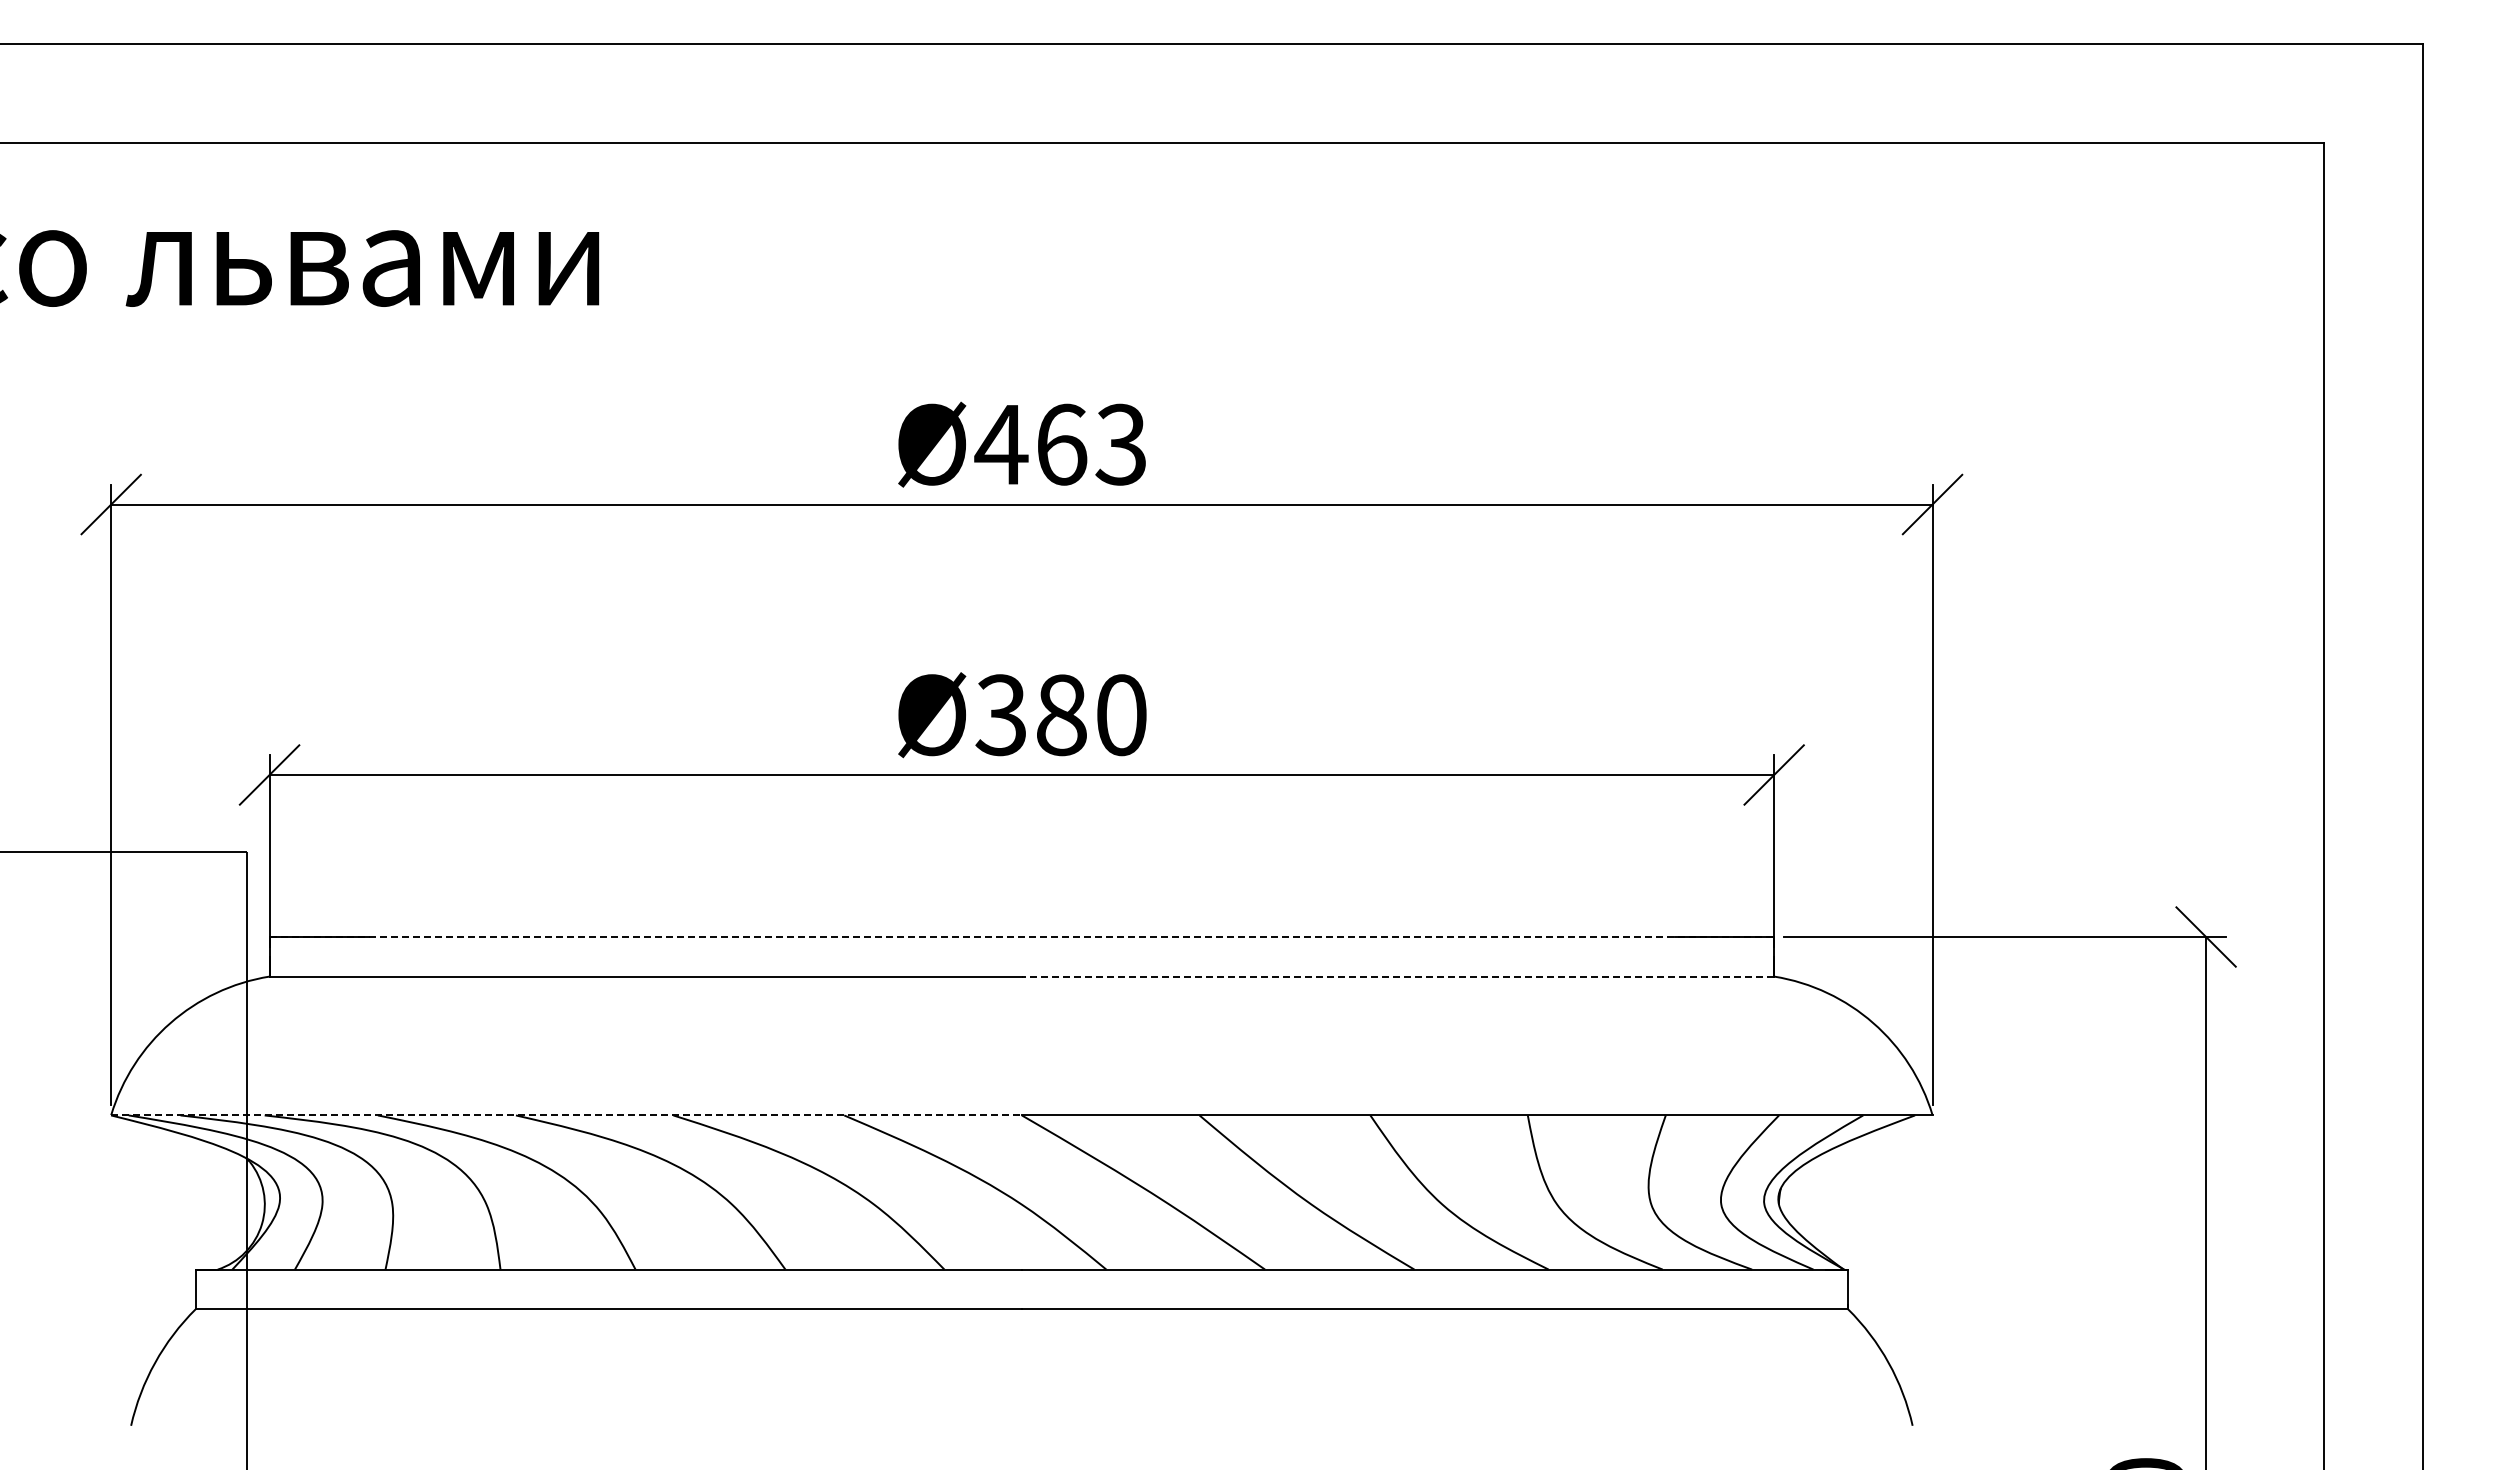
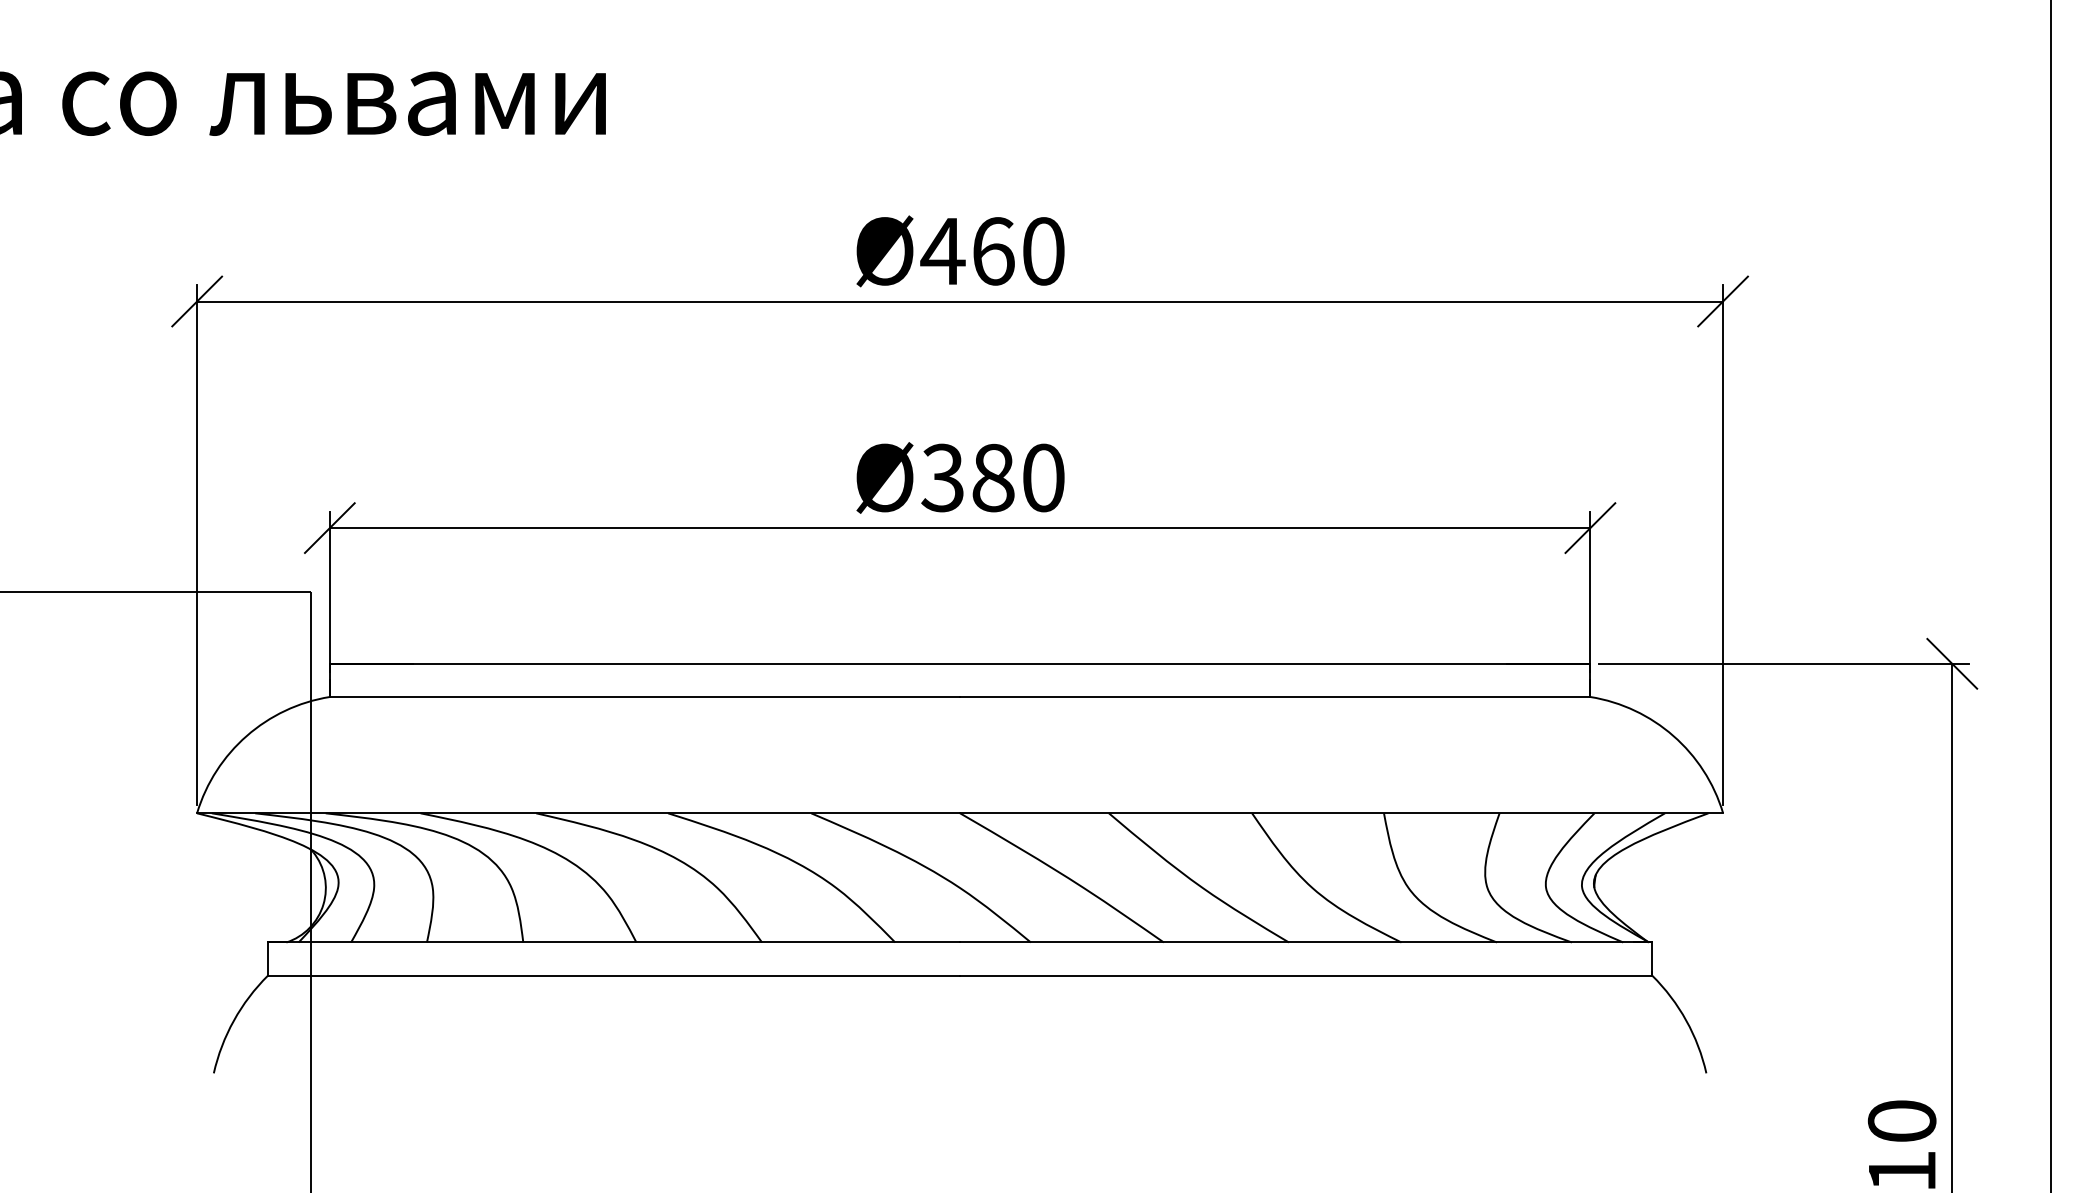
text: (1120, 444) -> (1042, 251), Ø463 -> Ø460
line: (1022, 937) -> (960, 664), dashed -> solid
line: (1397, 976) -> (1274, 696), dashed -> solid
line: (567, 1115) -> (579, 813), dashed -> solid

